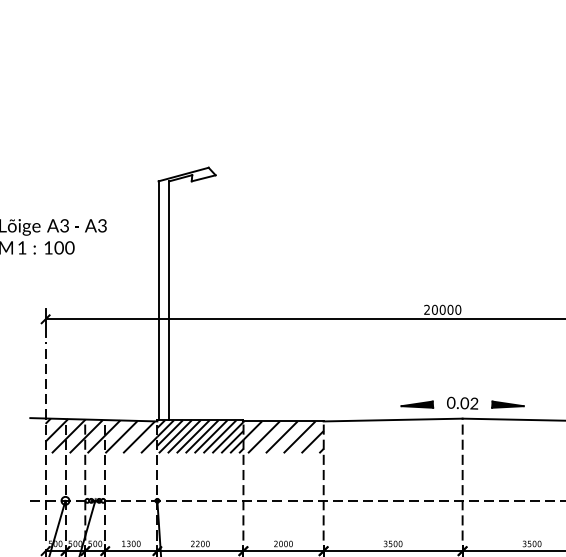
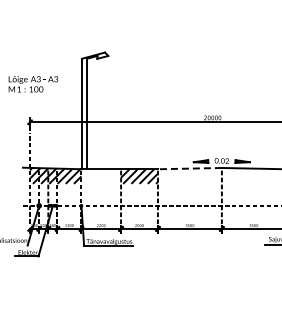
line: (392, 419) -> (189, 168), solid -> dashed
hatch: (200, 434) -> (101, 175), removed

